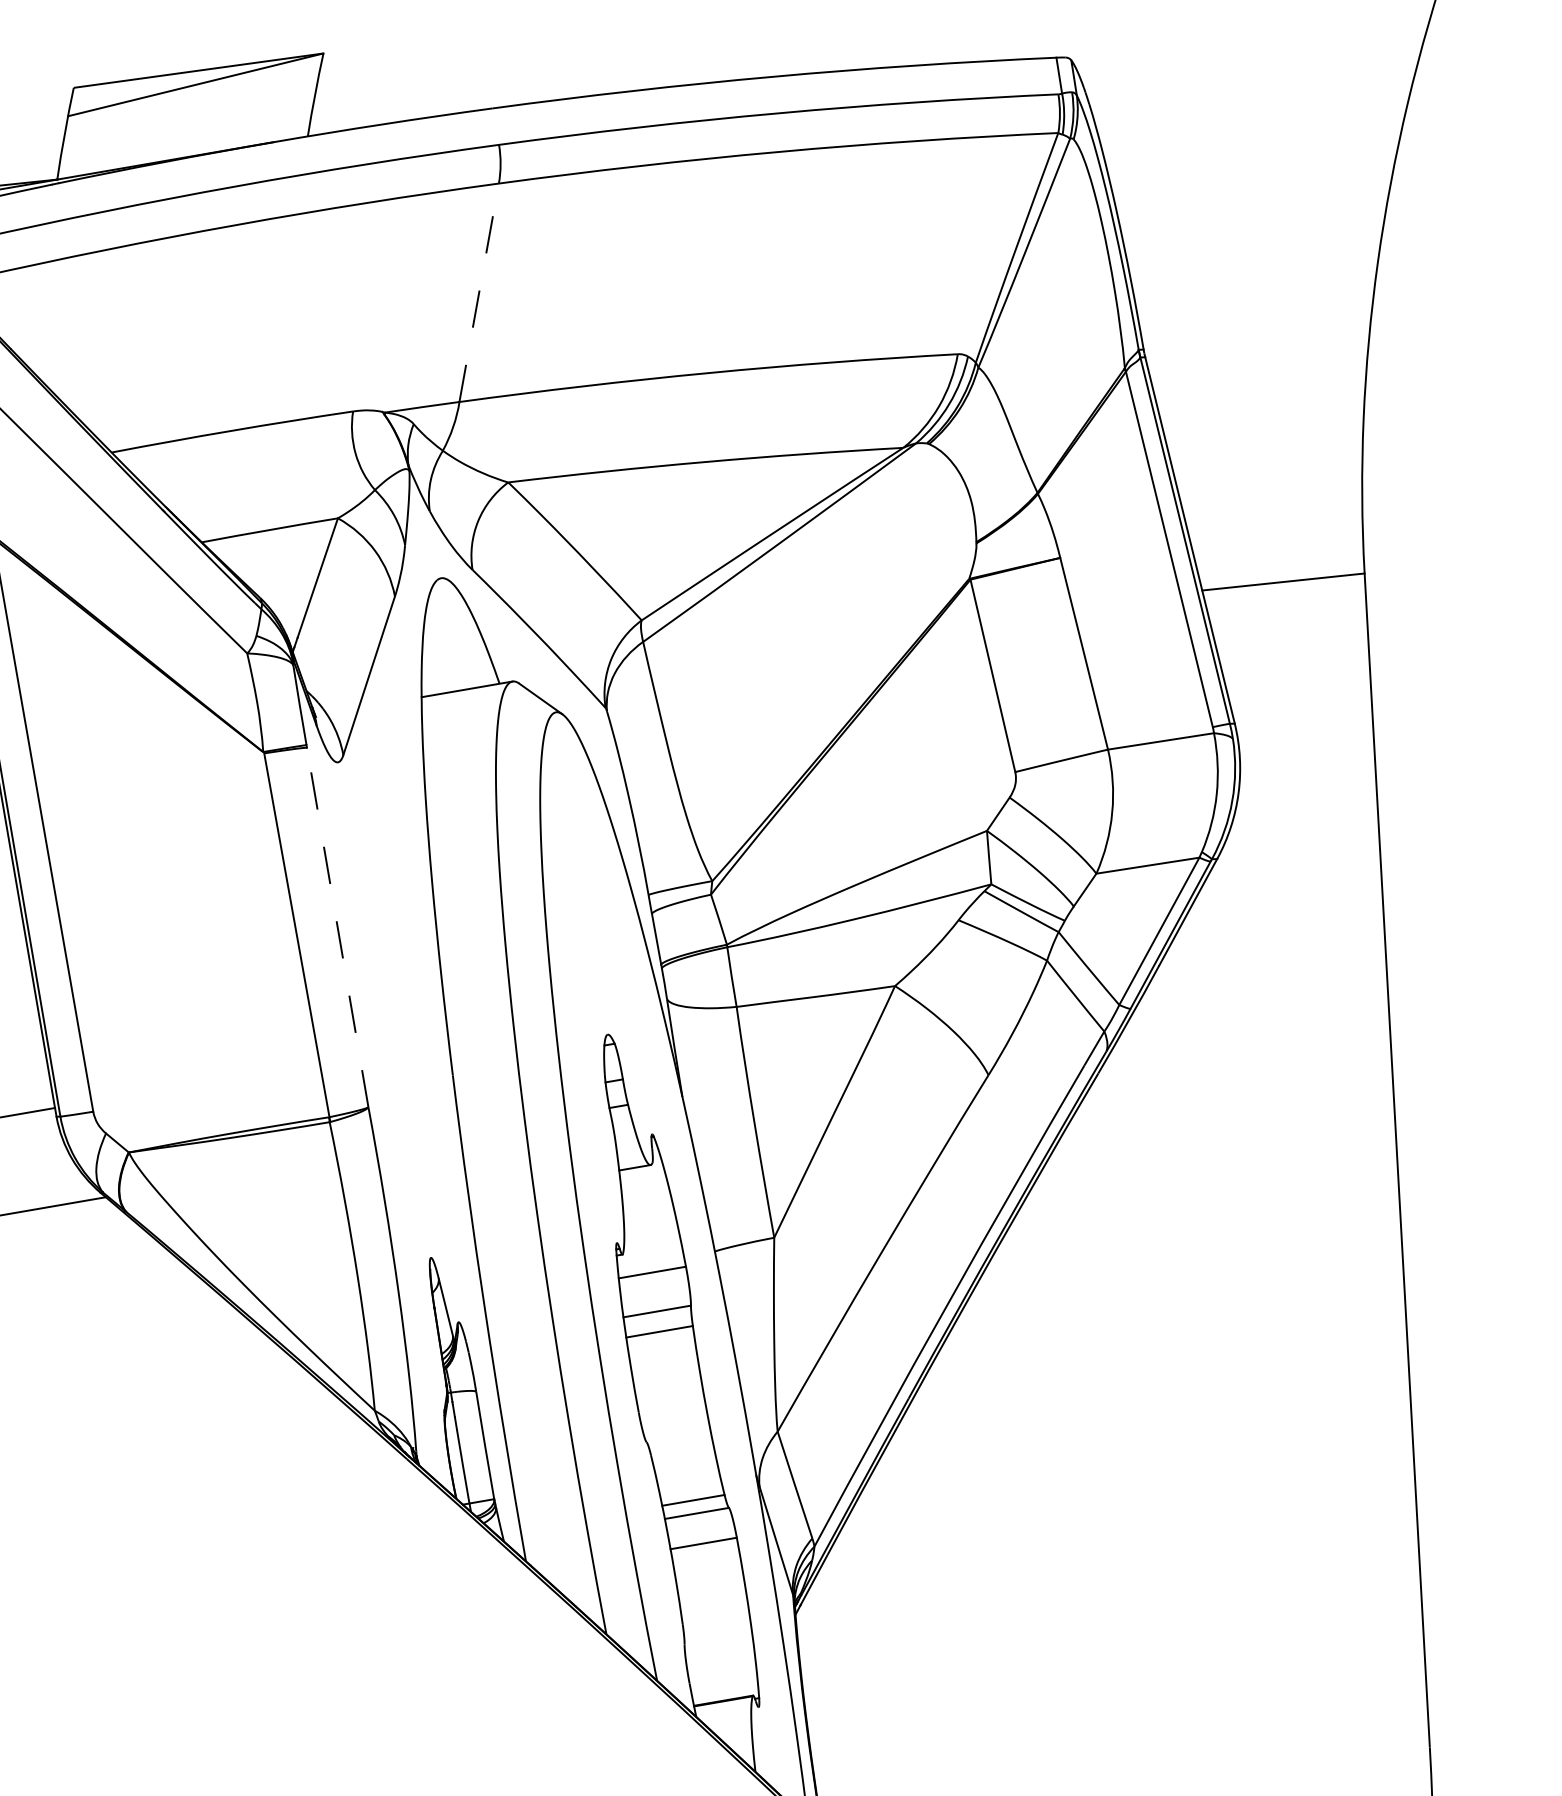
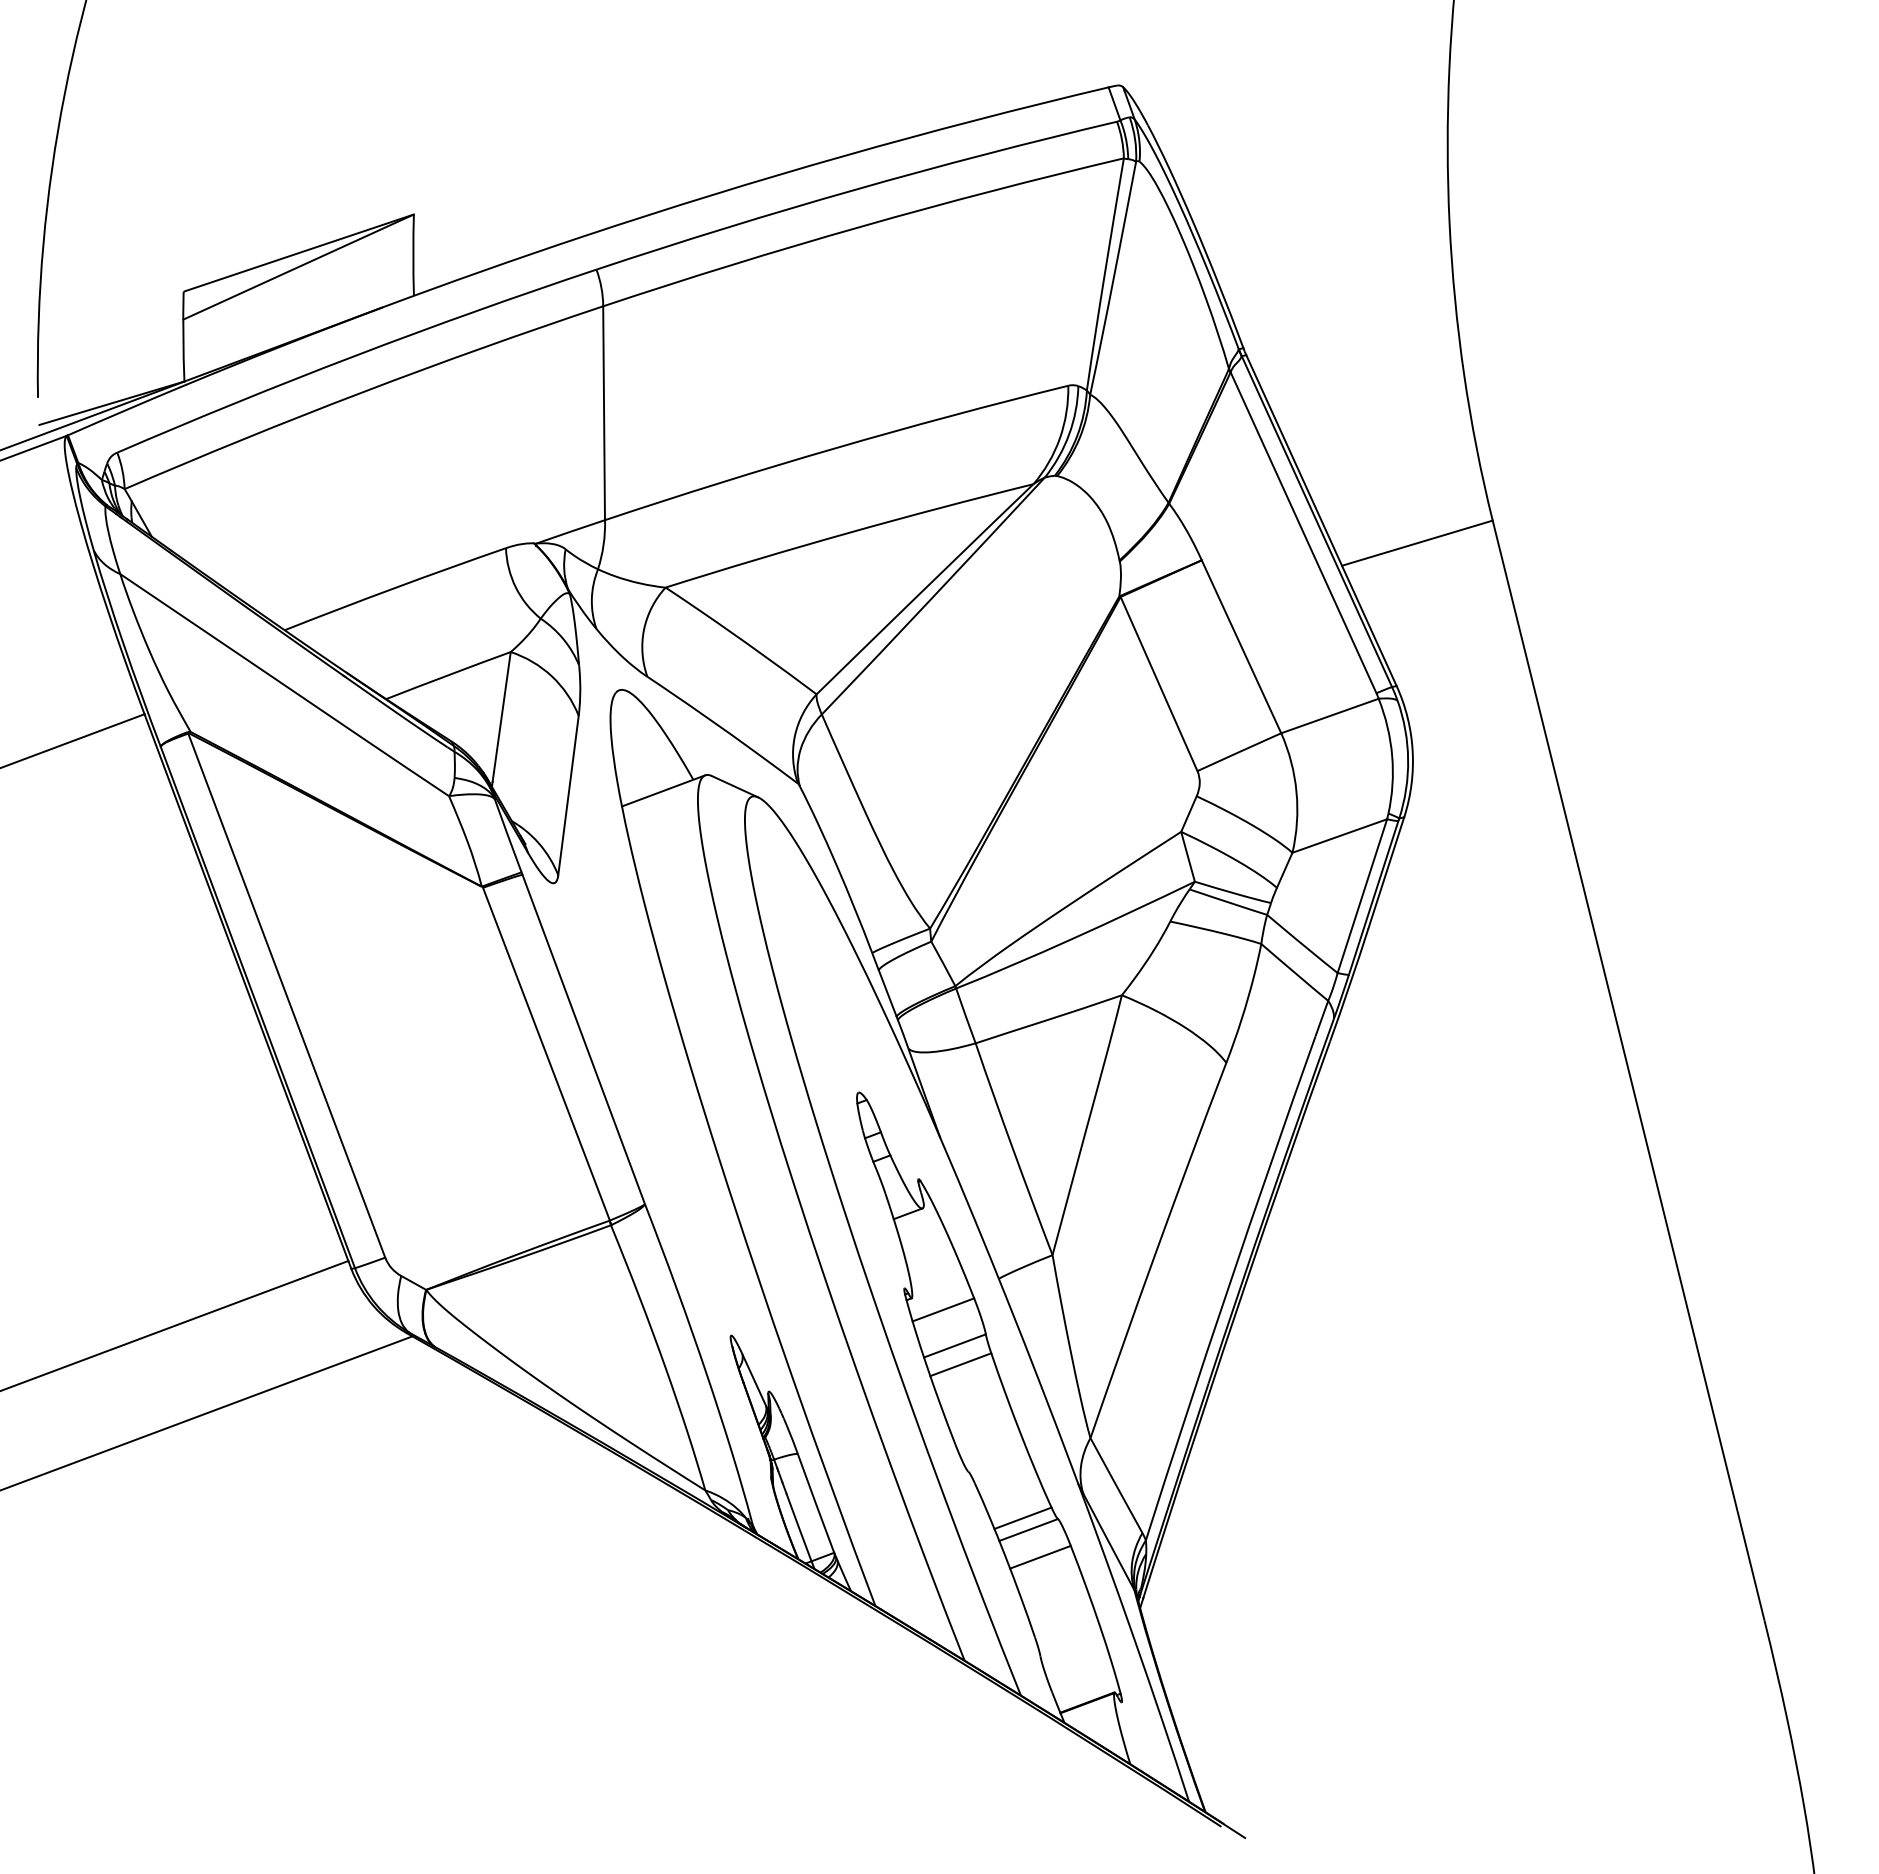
line: (479, 293) -> (604, 413), dashed -> solid
line: (337, 927) -> (583, 1039), dashed -> solid

